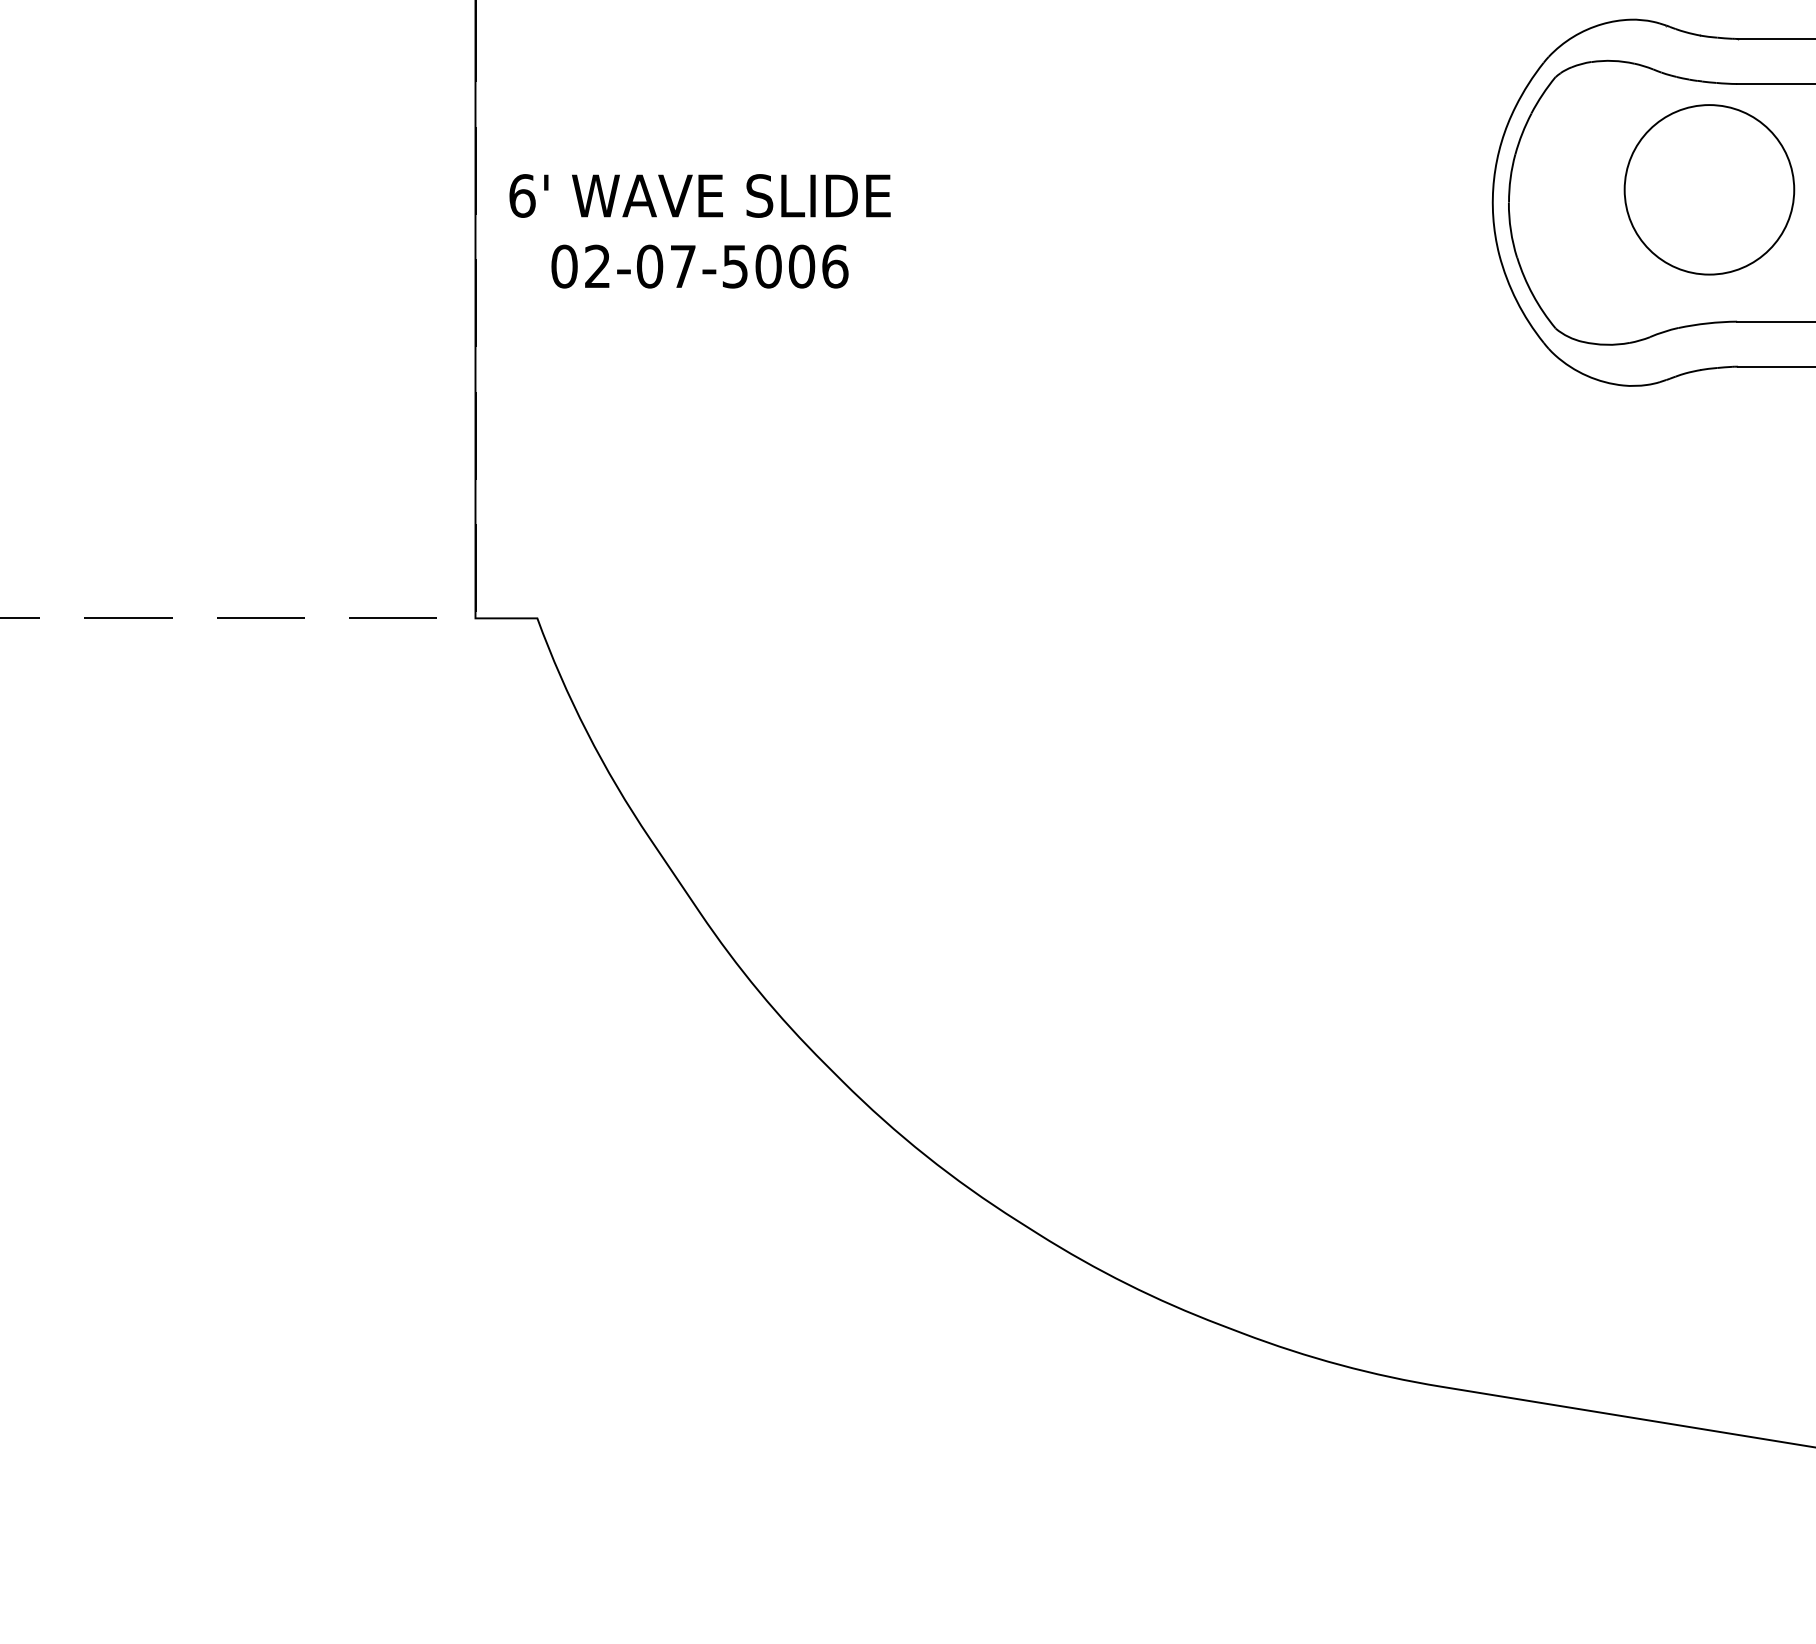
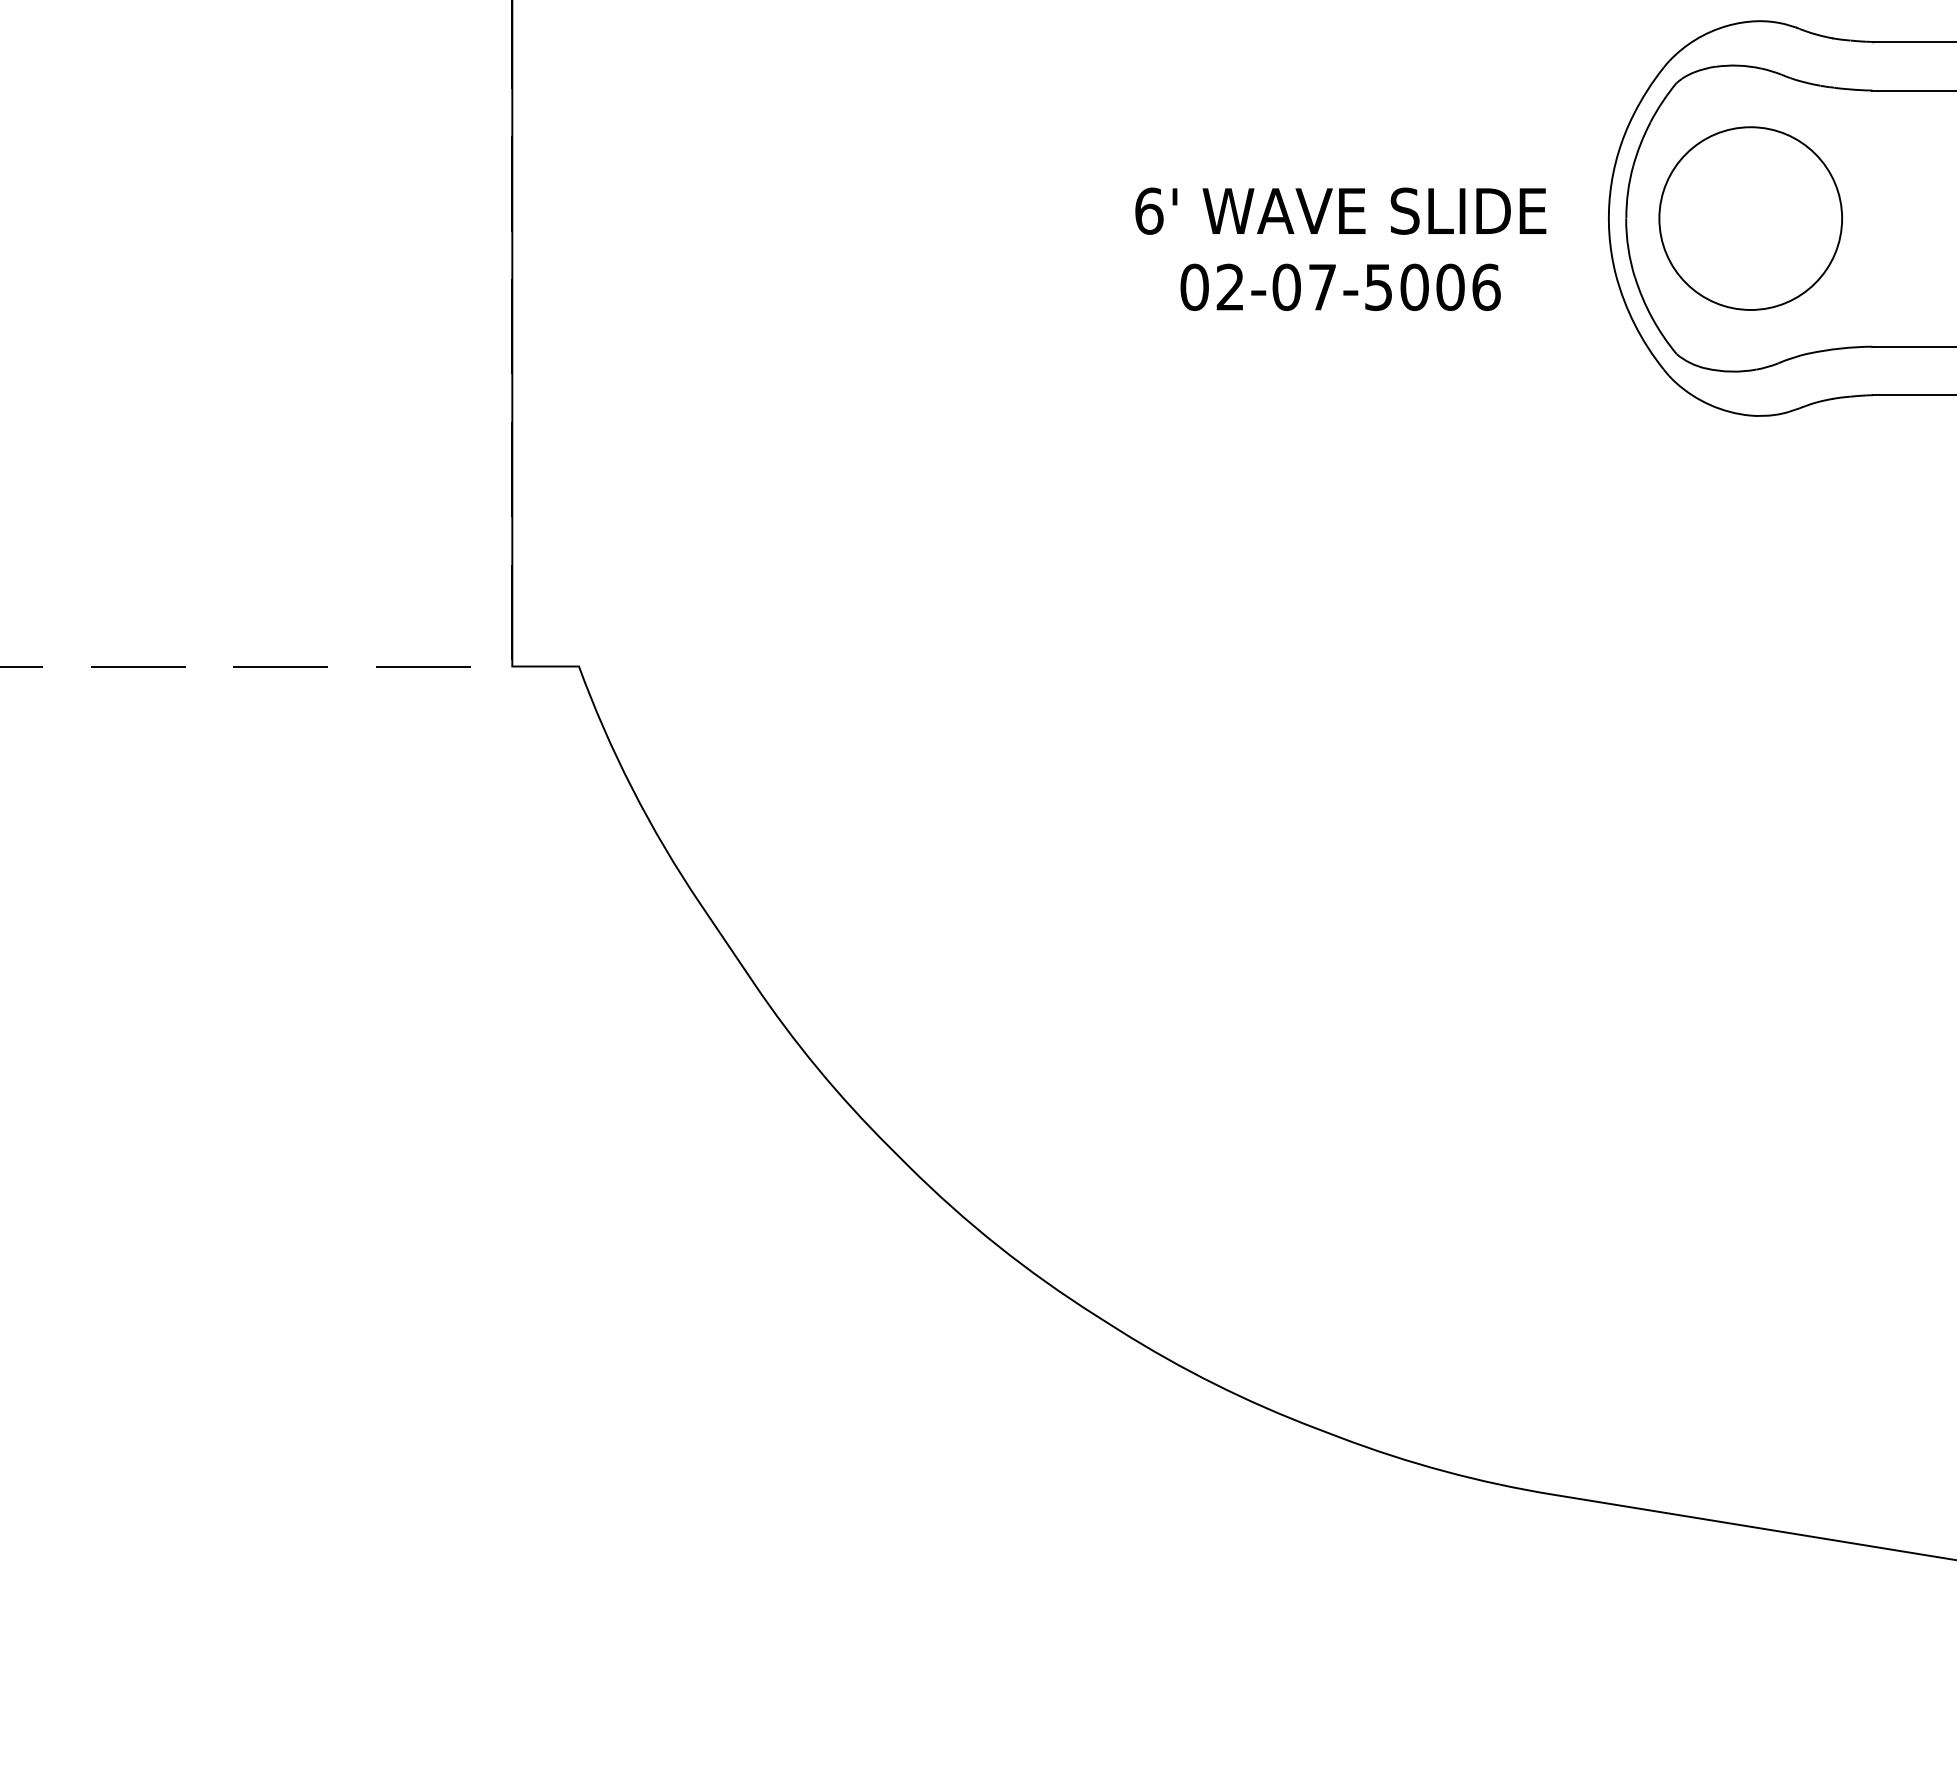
circle: (1709, 189) -> (1750, 218), moved
text: (699, 231) -> (1340, 249), moved

